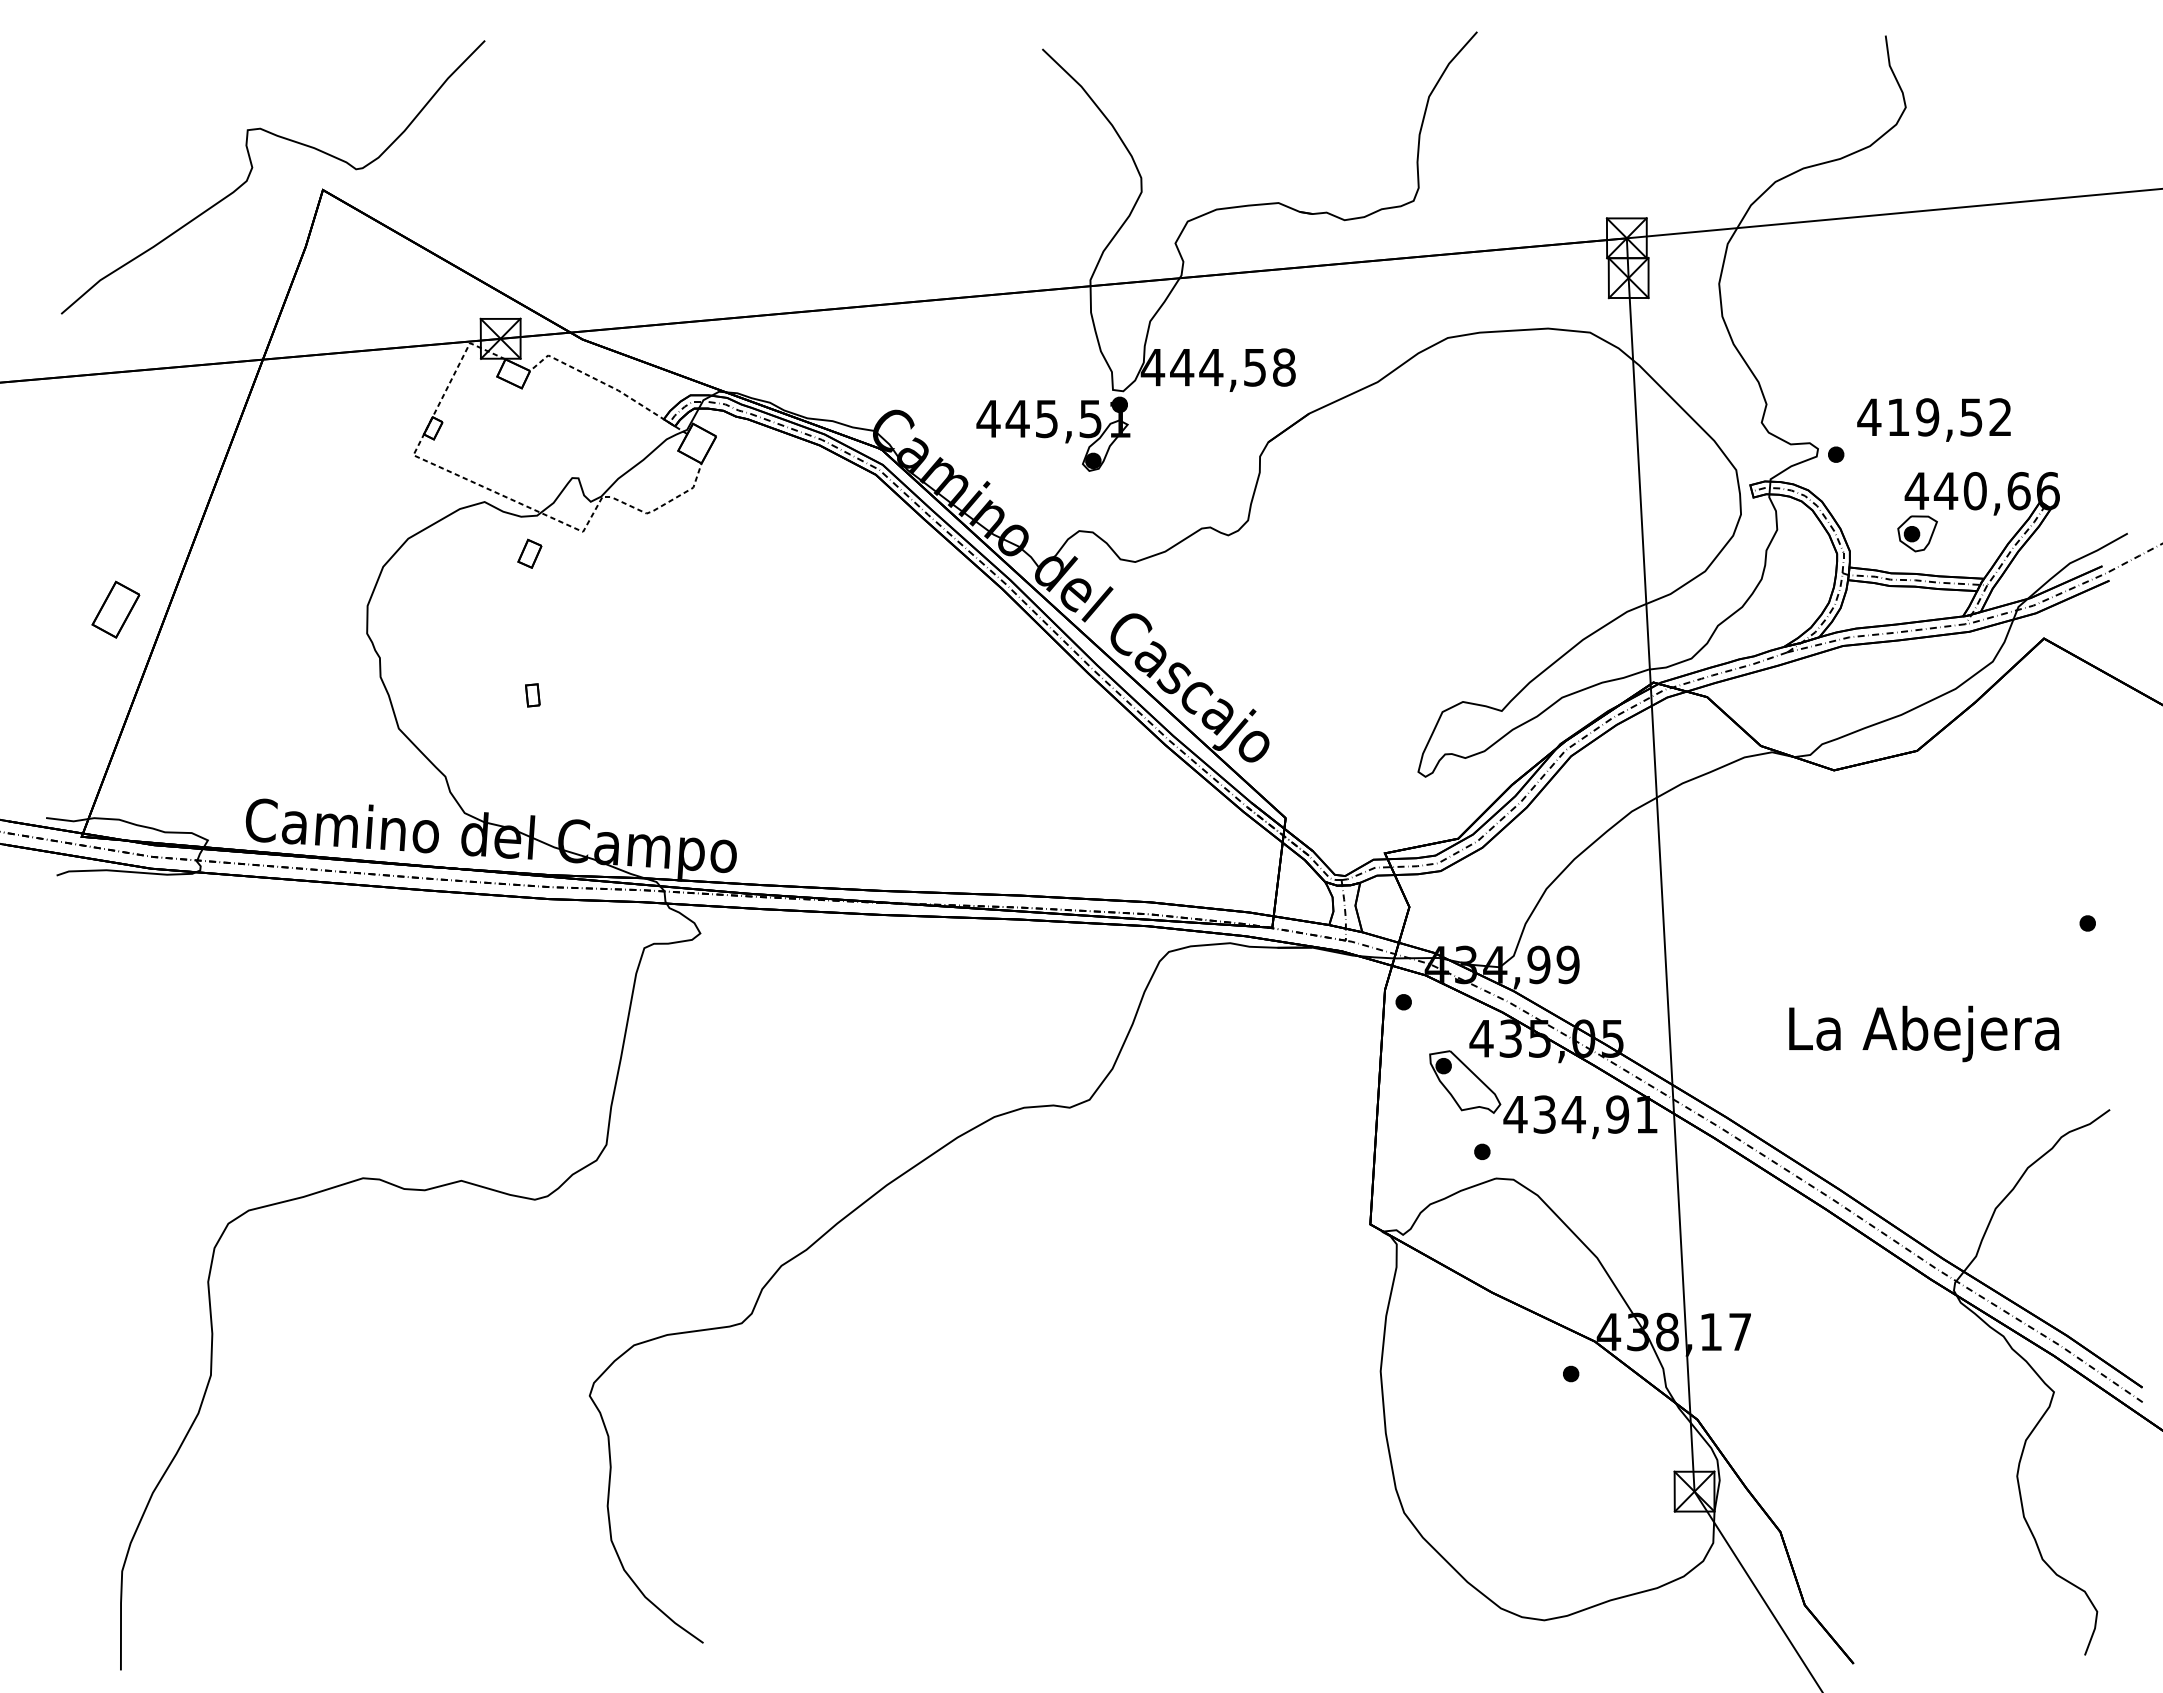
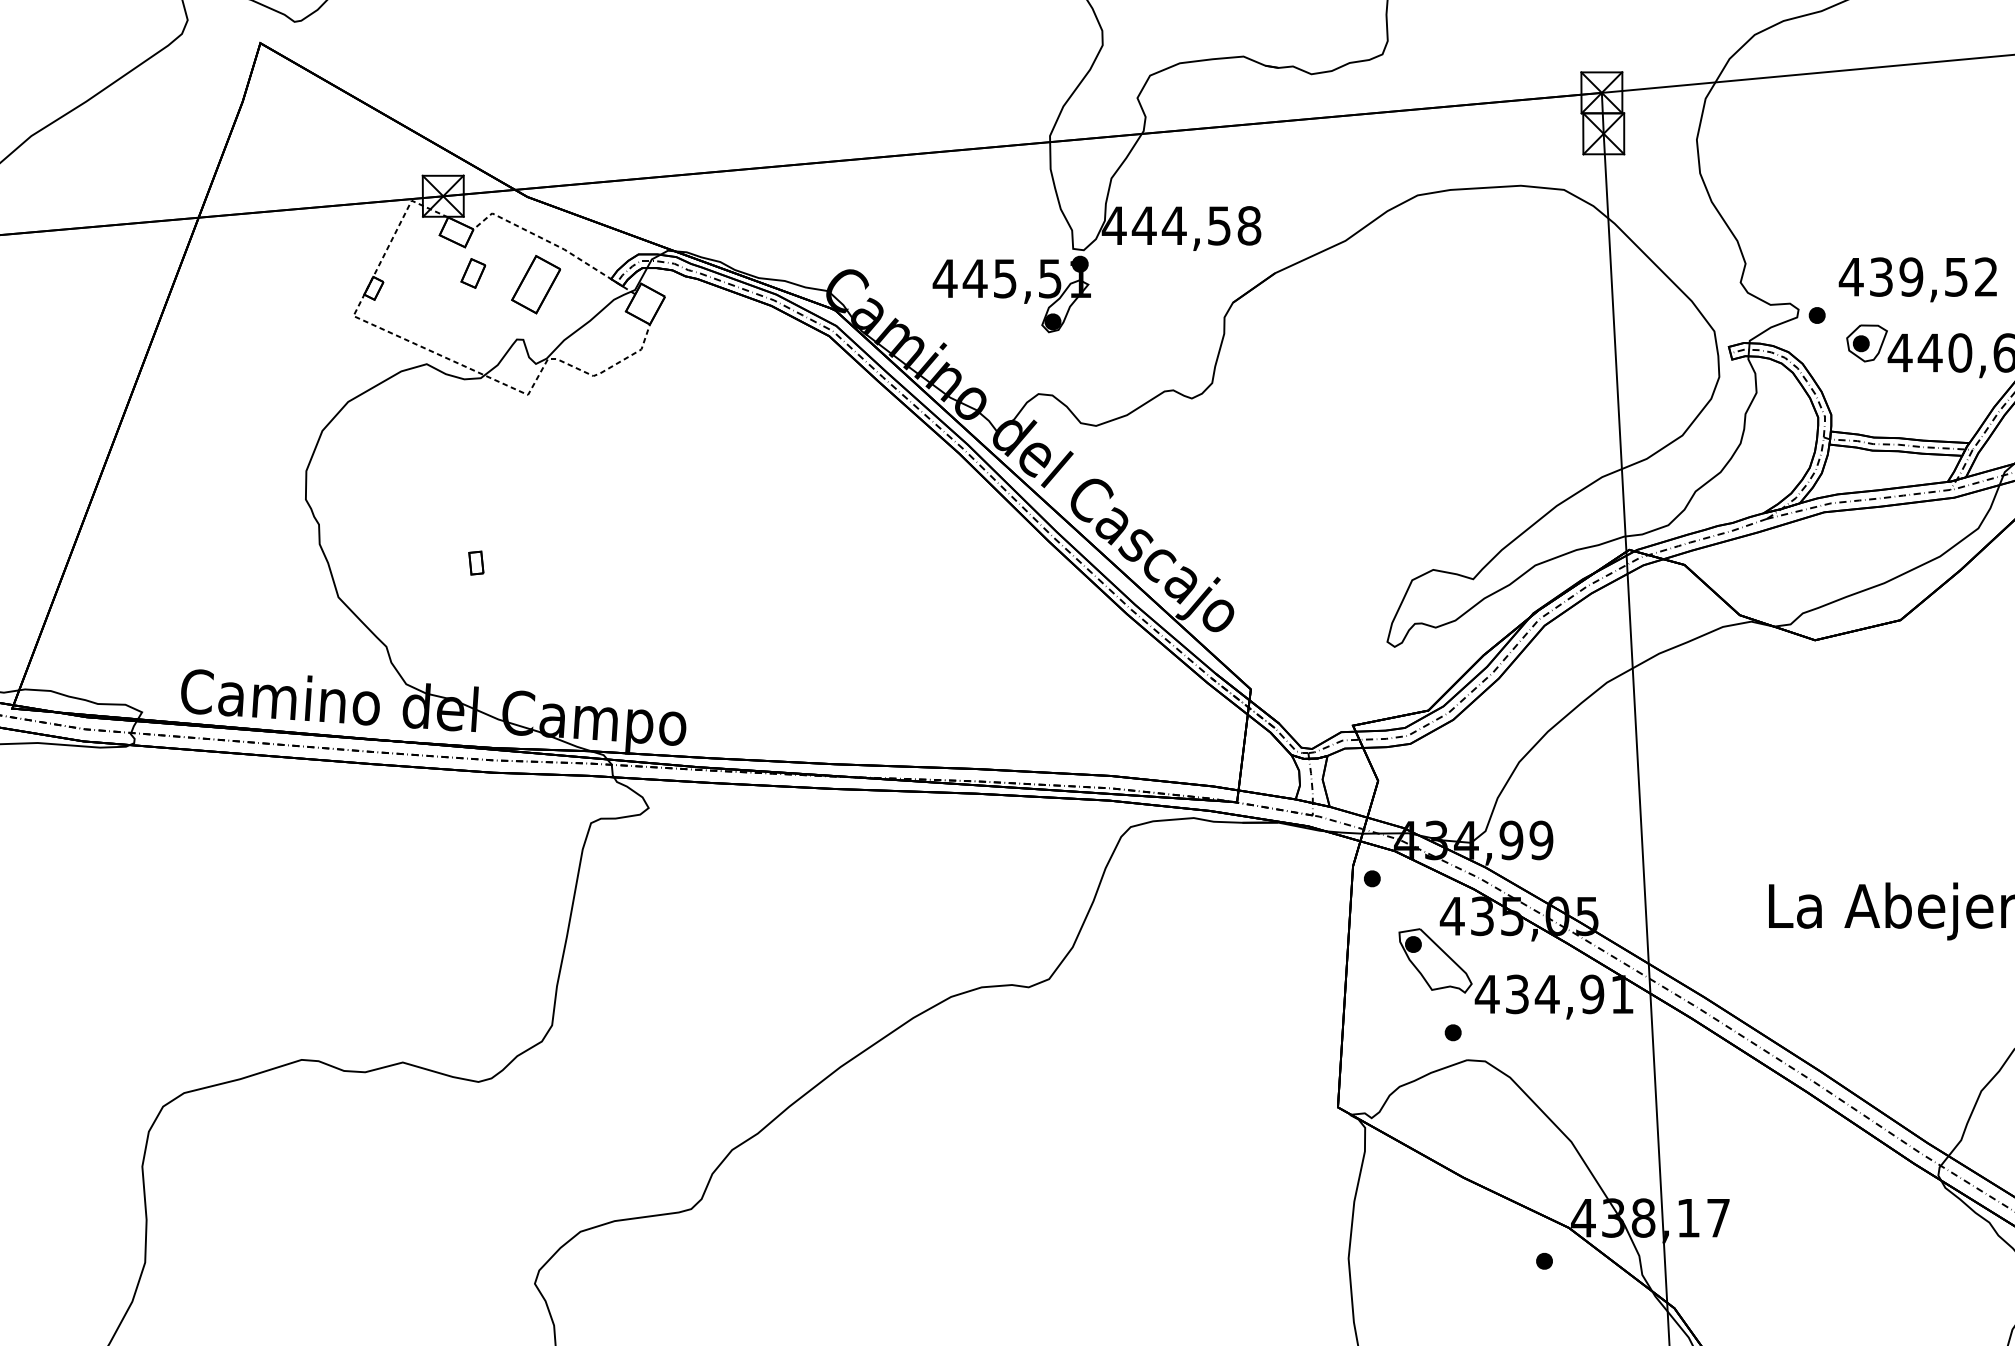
text: (1898, 417) -> (1881, 277), 419,52 -> 439,52
part: (1917, 533) -> (1866, 343), moved
part: (529, 553) -> (472, 273), moved
part: (115, 609) -> (535, 284), moved

